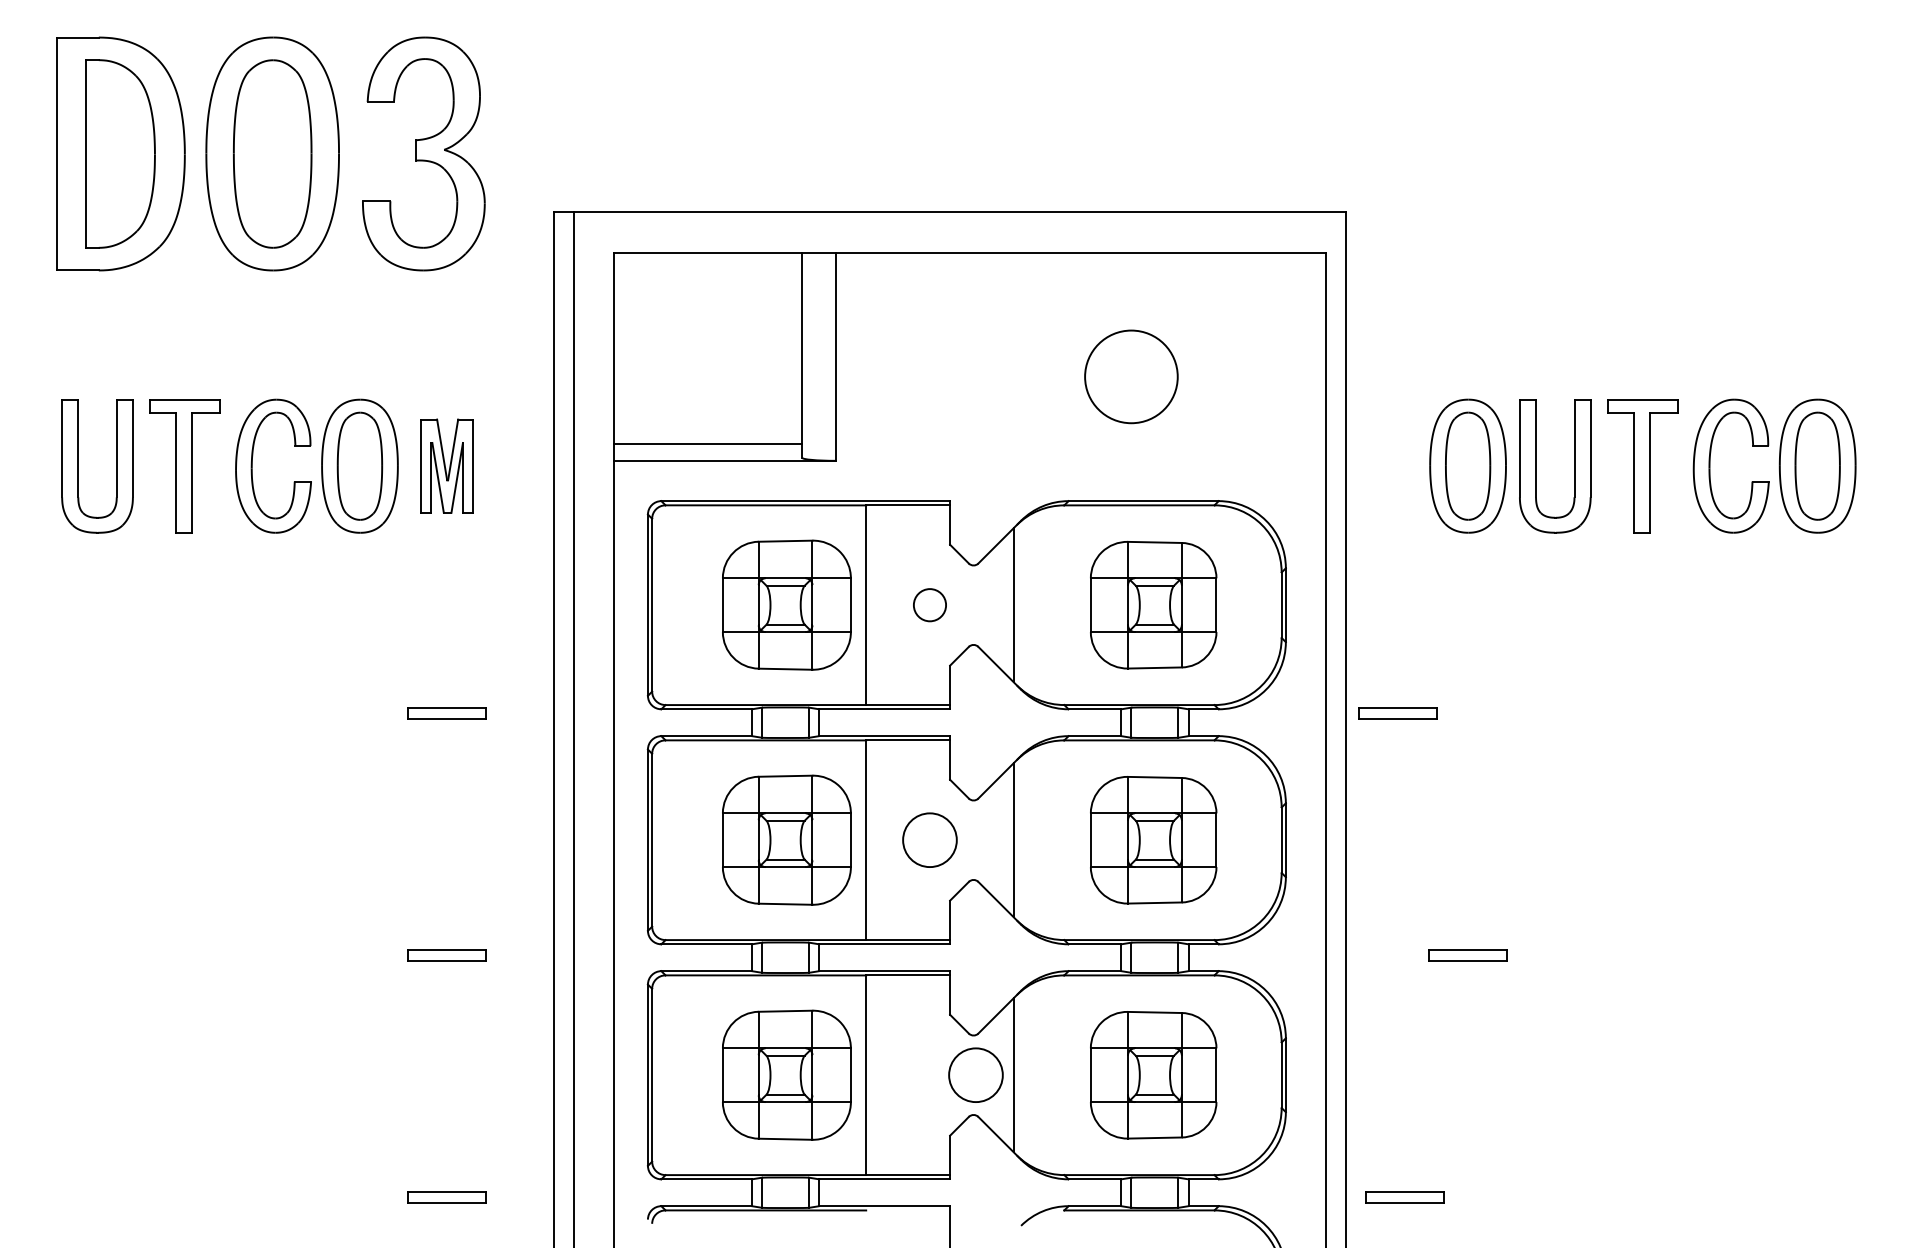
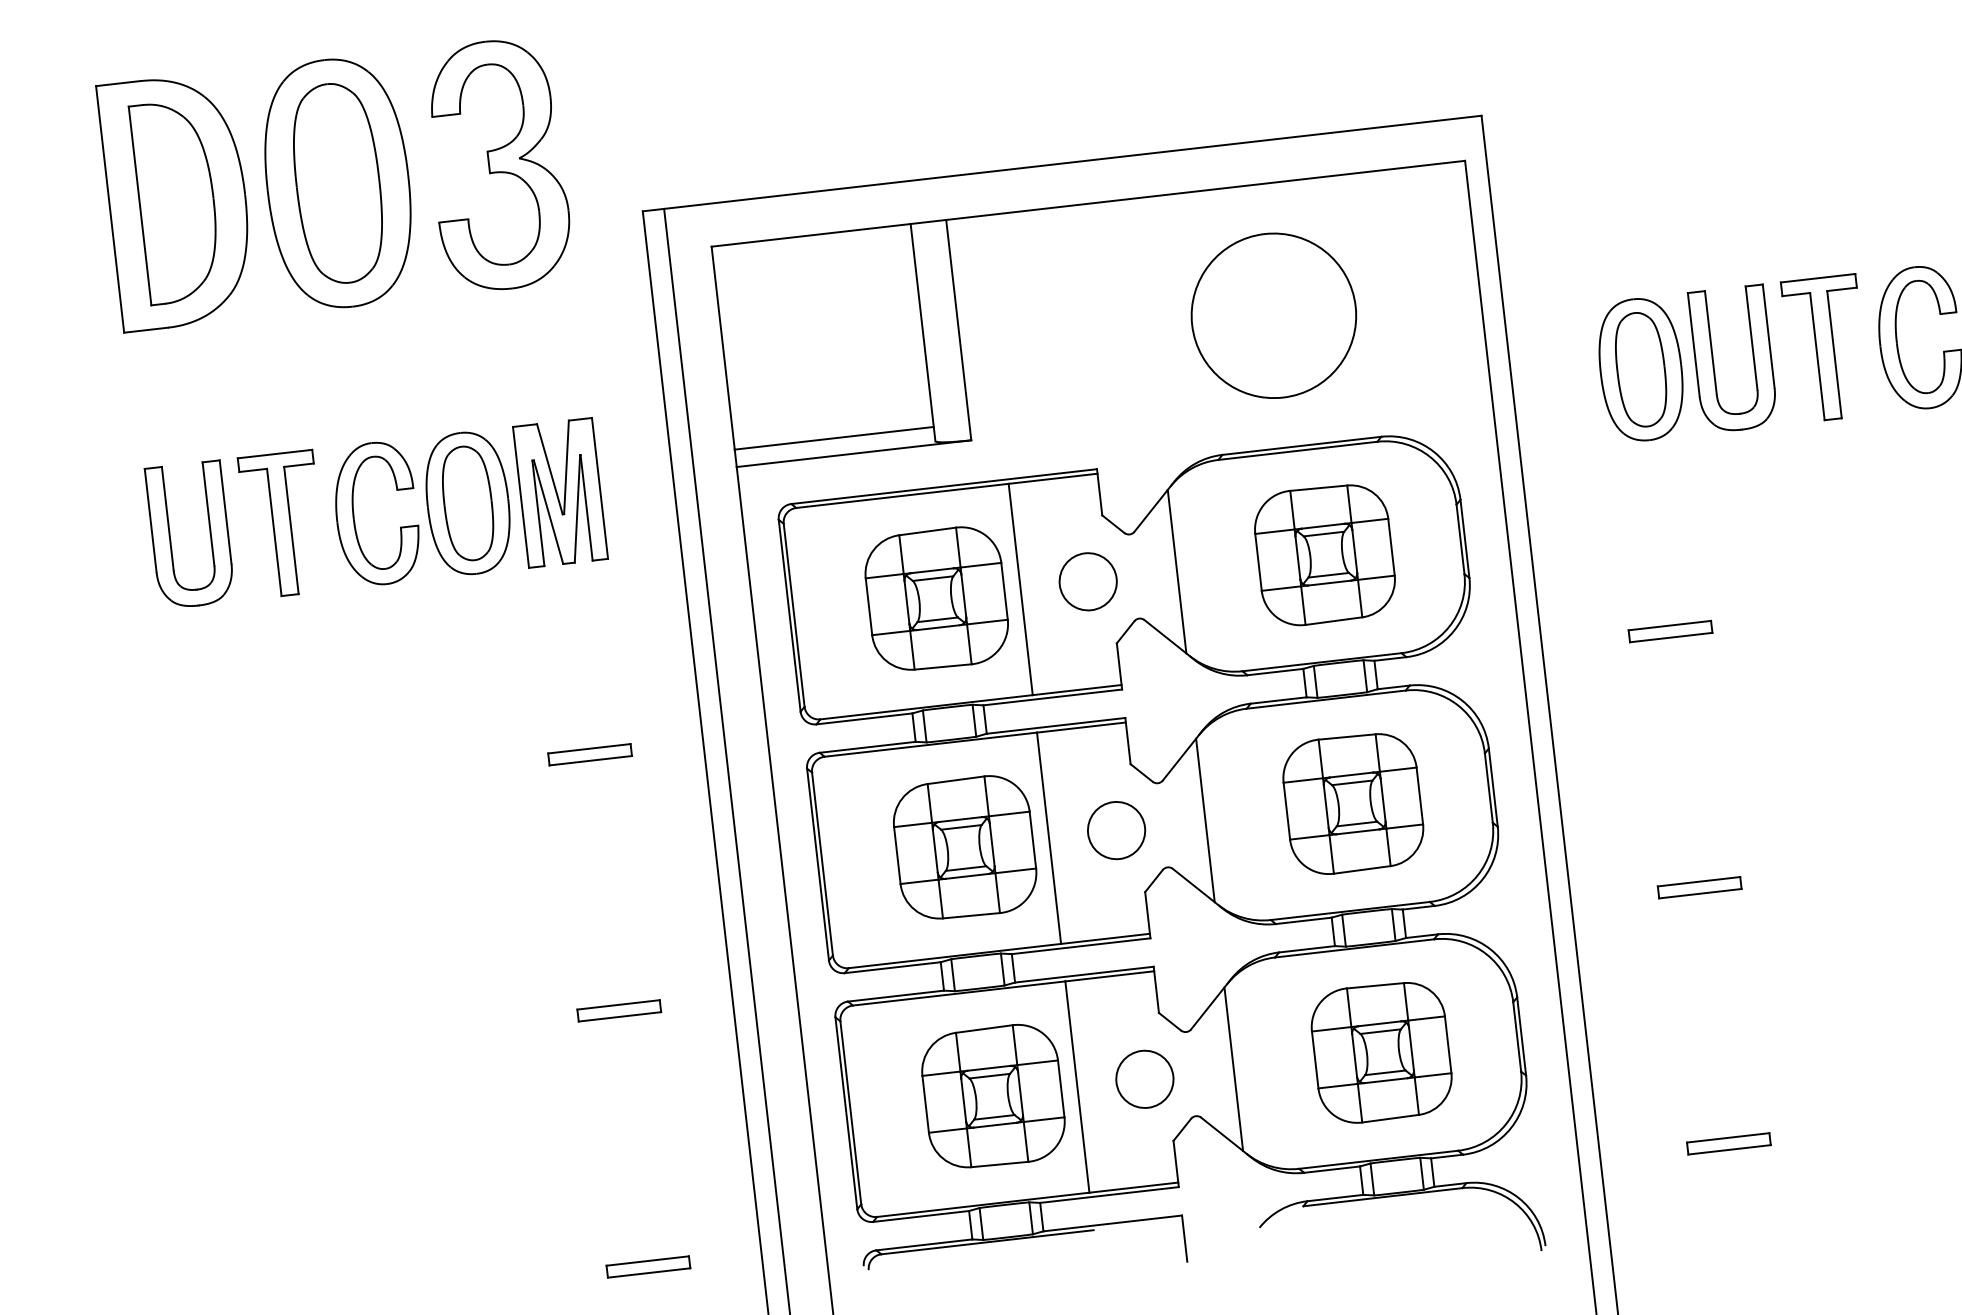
circle: (1131, 376) -> (1273, 315), size x1.67
part: (447, 465) -> (560, 492), size x1.43
circle: (929, 605) -> (1087, 582), size x1.67
part: (1397, 713) -> (1670, 631), moved
circle: (975, 1074) -> (1144, 1078), moved
part: (1404, 1197) -> (1728, 1143), moved

